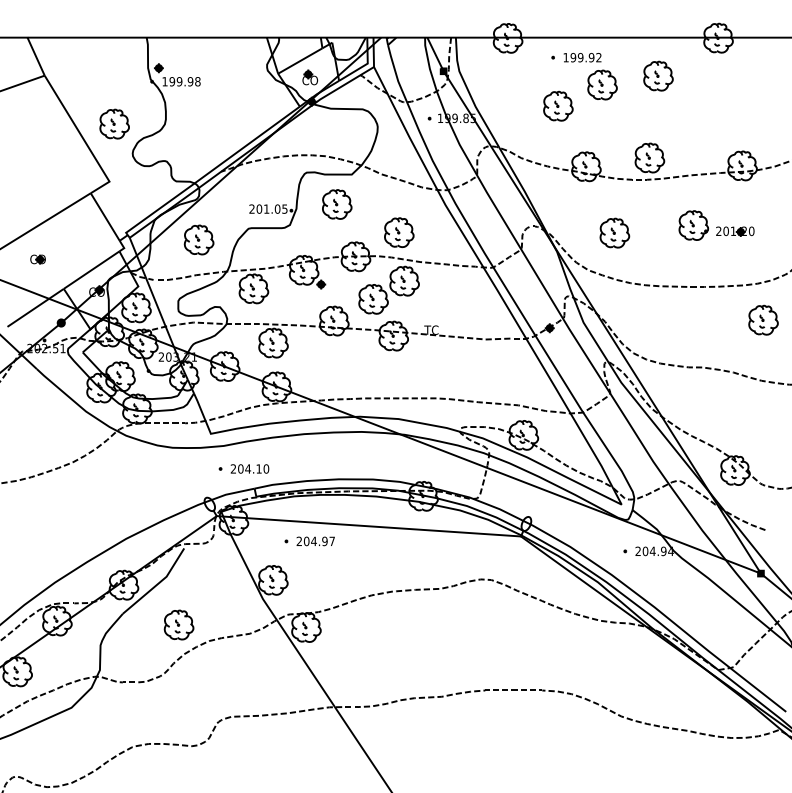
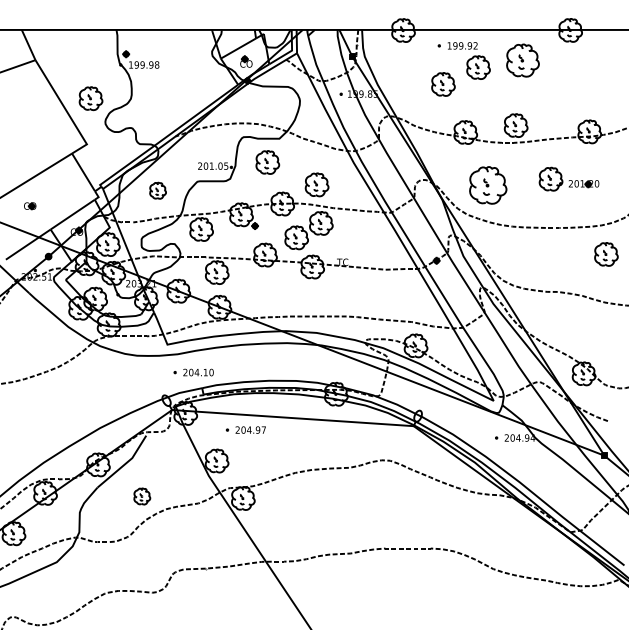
part: (657, 76) -> (522, 60), size x1.4
part: (615, 232) -> (488, 184), size x1.6
part: (198, 239) -> (157, 190), size x0.7
part: (179, 625) -> (142, 496), size x0.7

